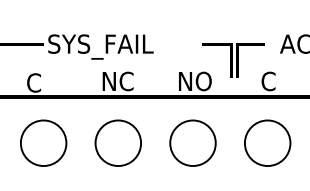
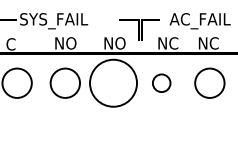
text: (132, 81) -> (74, 43), NC -> NO
text: (276, 81) -> (167, 43), C -> NC
circle: (192, 142) -> (113, 82), size x1.6
circle: (267, 142) -> (161, 82), size x0.6

